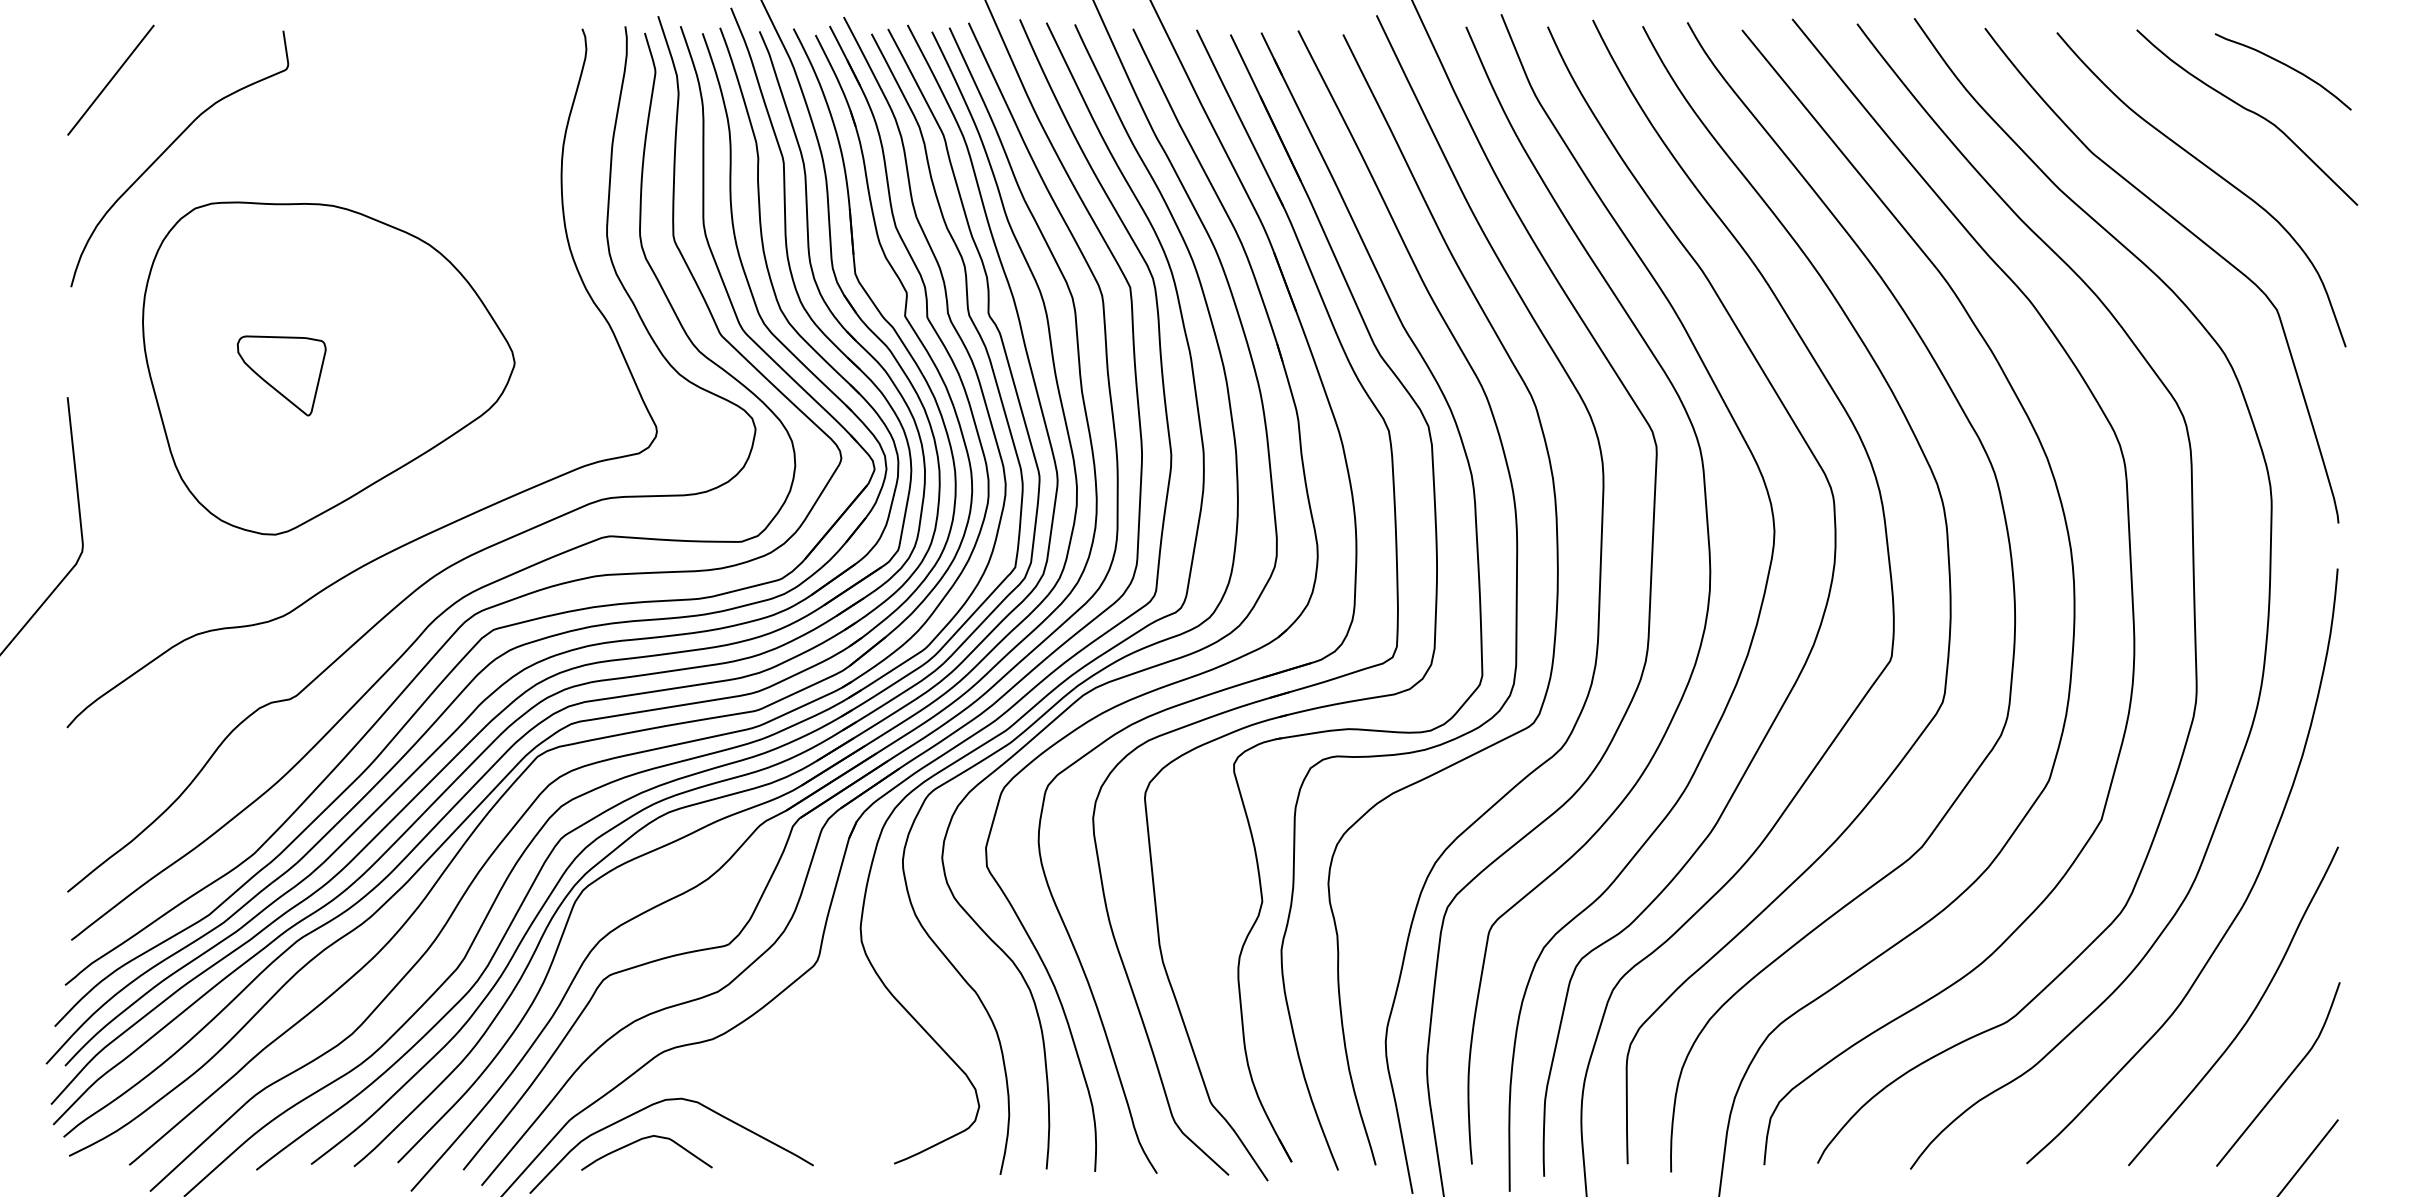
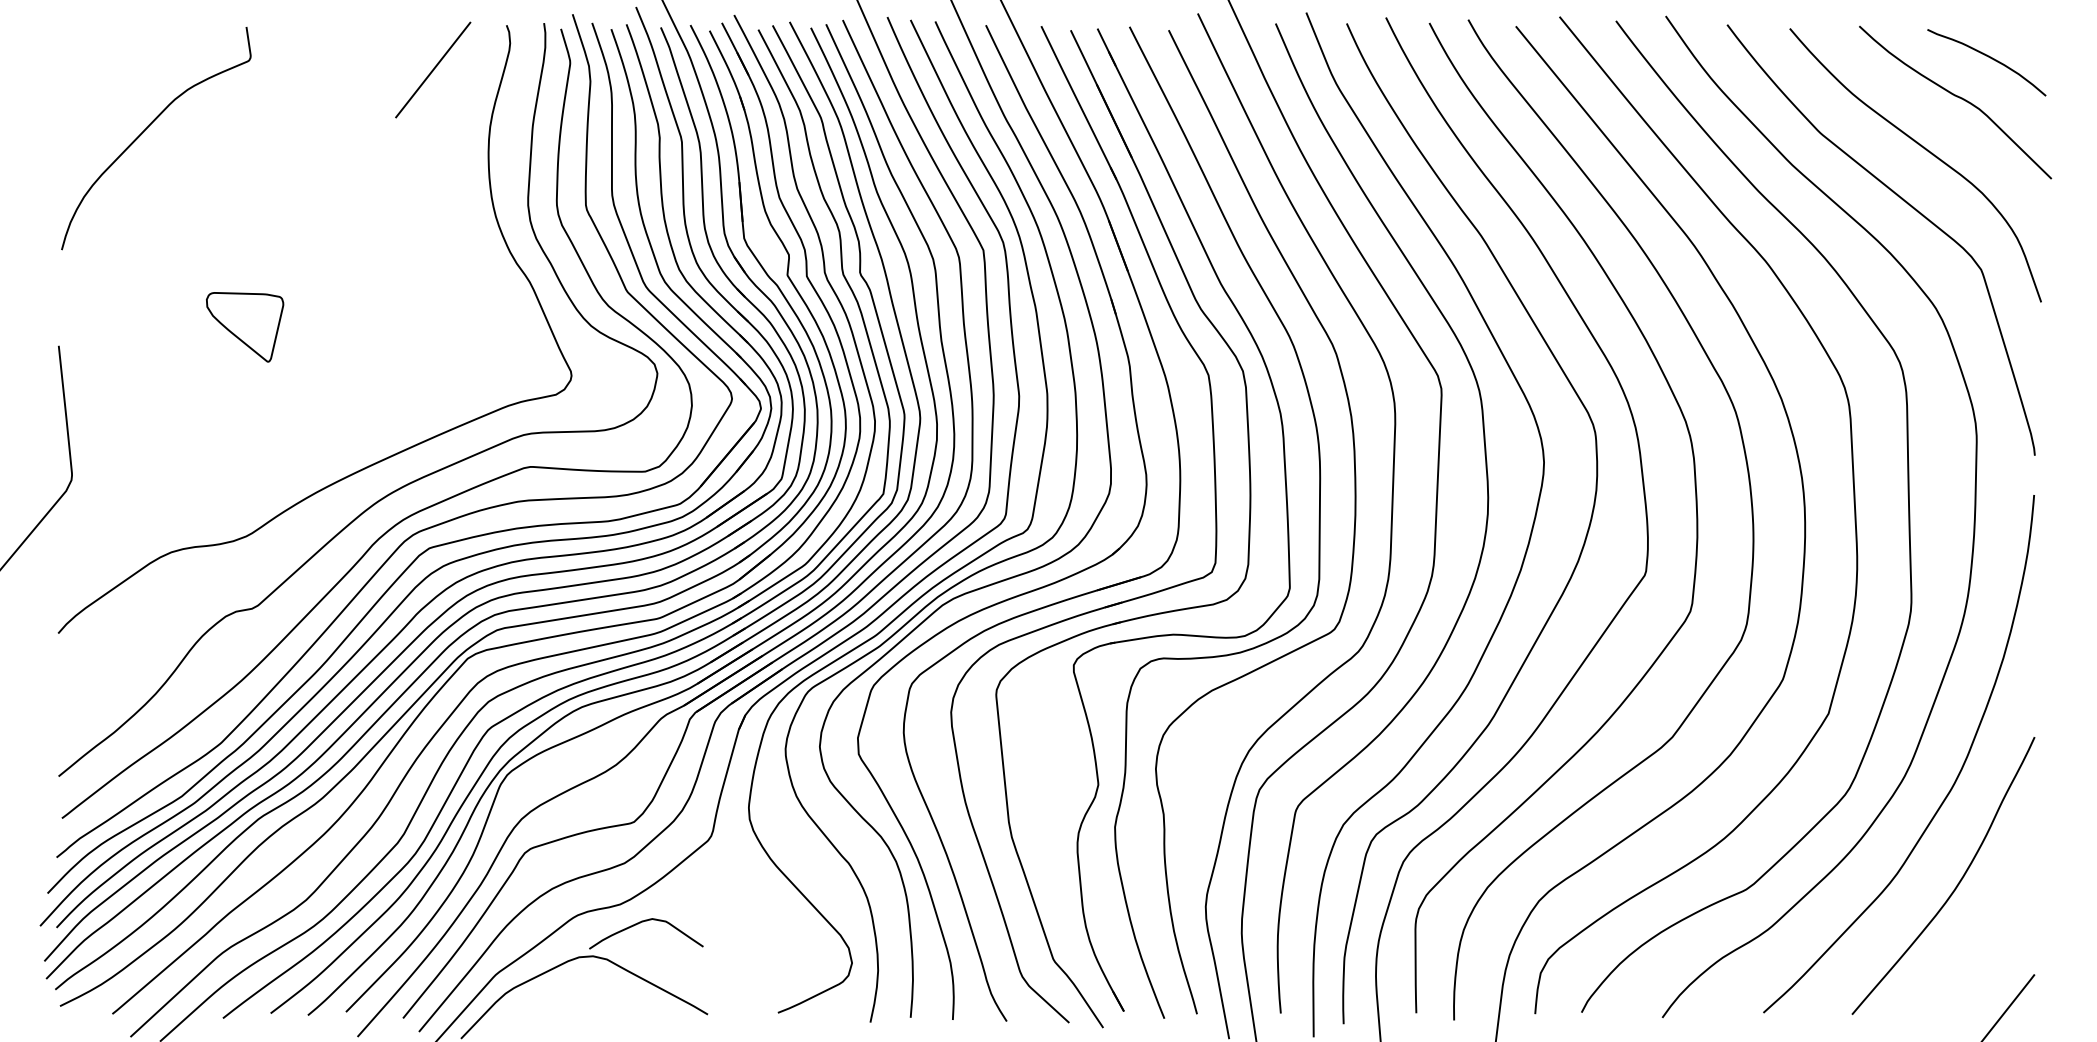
line: (110, 79) -> (432, 69), moved
part: (328, 368) -> (285, 320), removed
curve: (2284, 1080) -> (1987, 940), removed
curve: (641, 1140) -> (641, 923), moved

